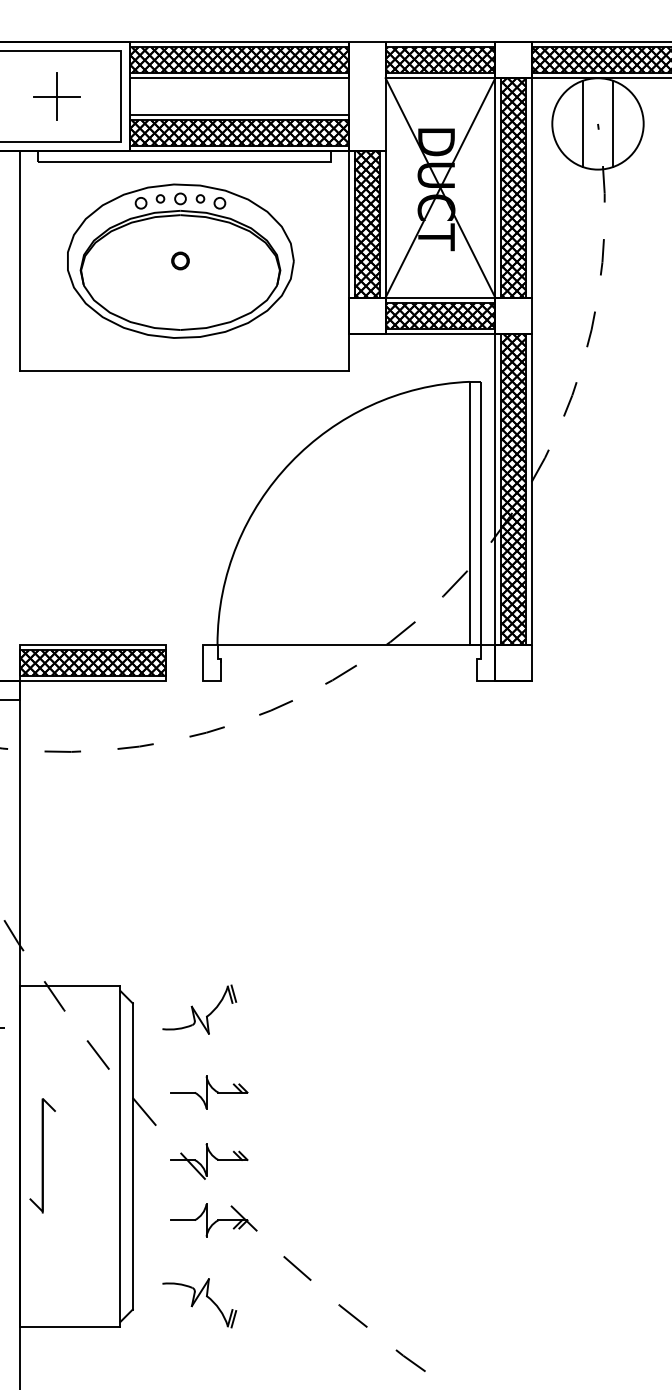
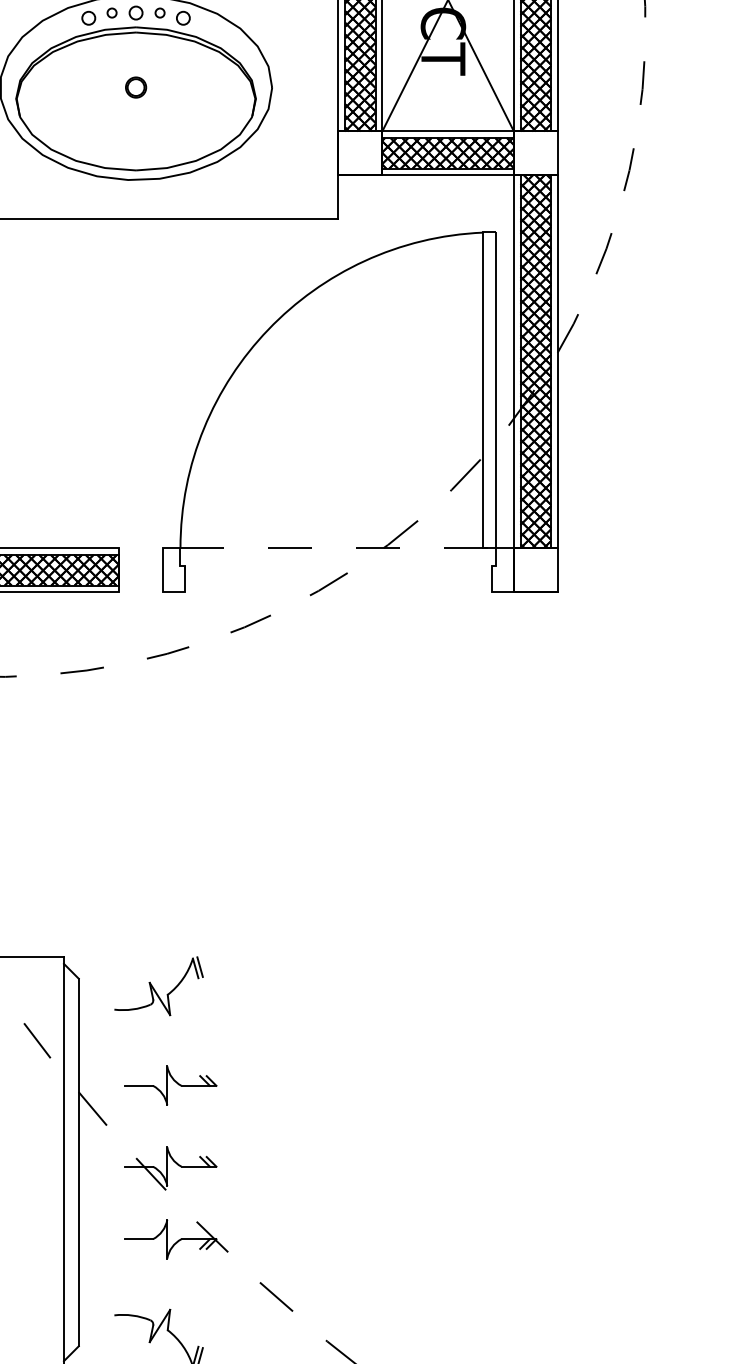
line: (349, 644) -> (338, 547), solid -> dashed

